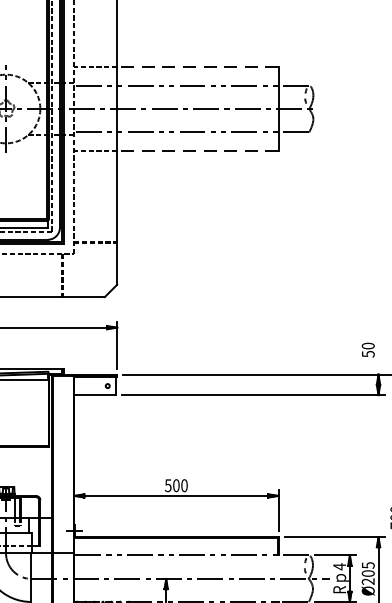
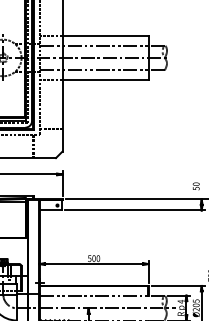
line: (197, 66) -> (105, 35), dashed -> solid
line: (197, 151) -> (105, 80), dashed -> solid

